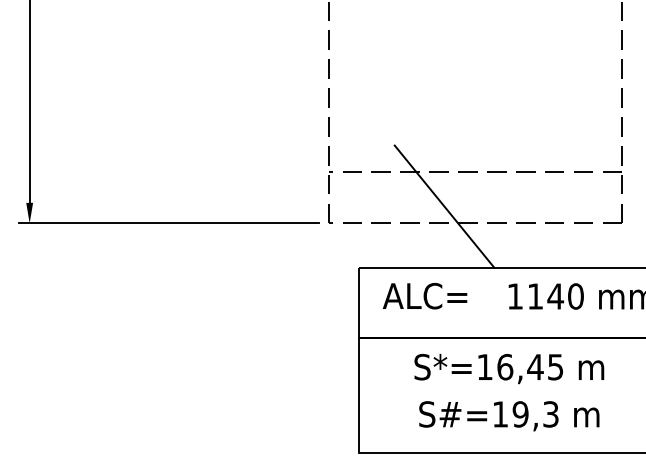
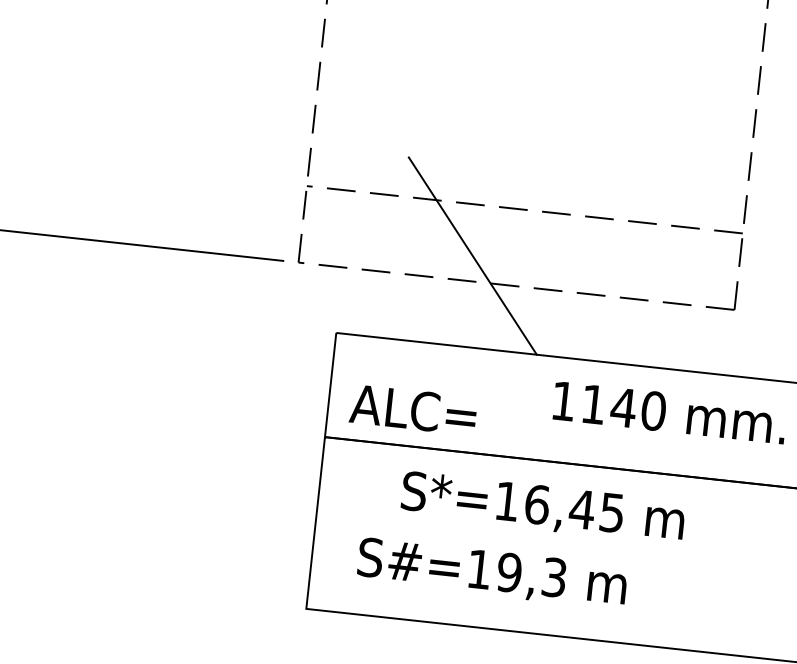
text: (424, 296) -> (412, 410), moved
text: (509, 416) -> (492, 573), moved

